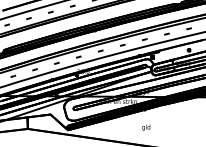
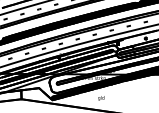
text: (146, 127) -> (101, 98), moved

